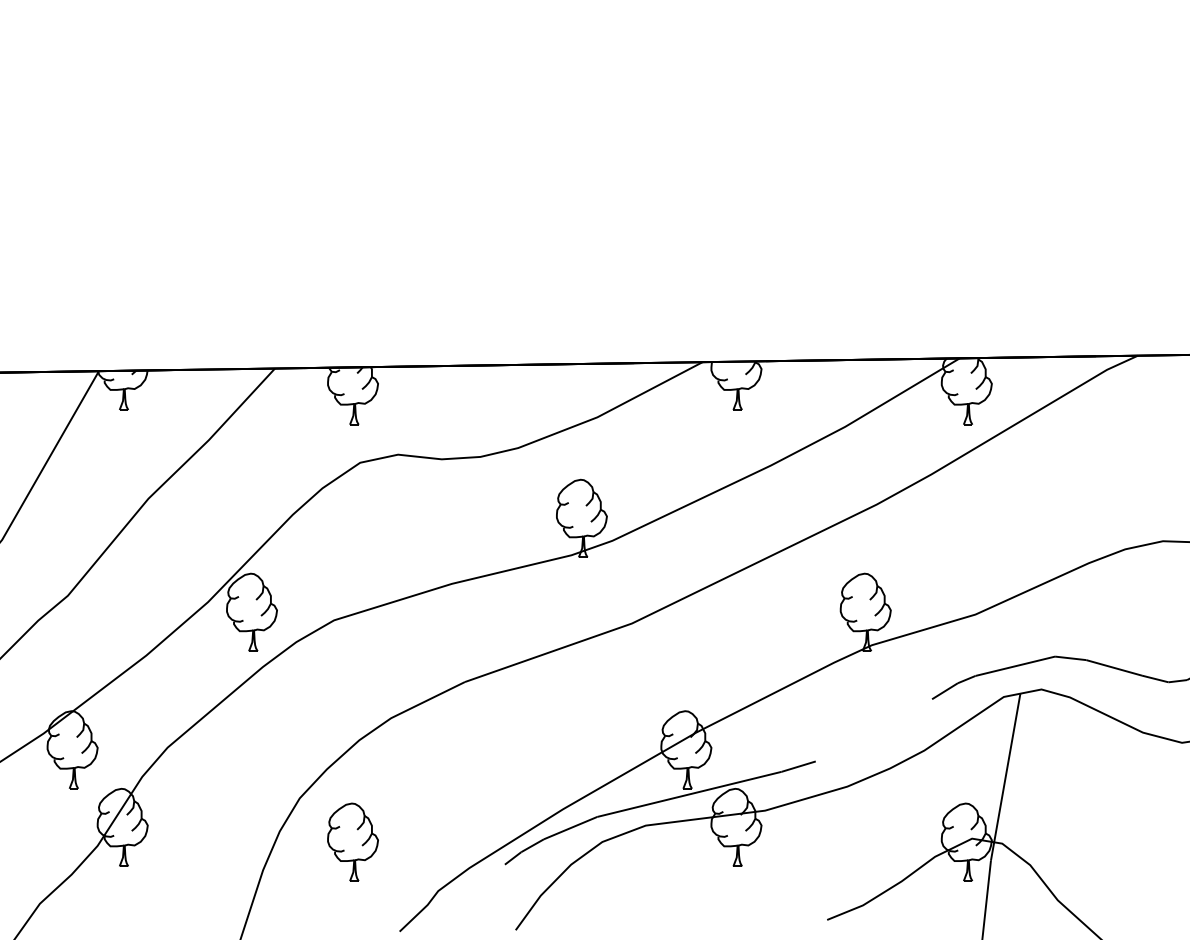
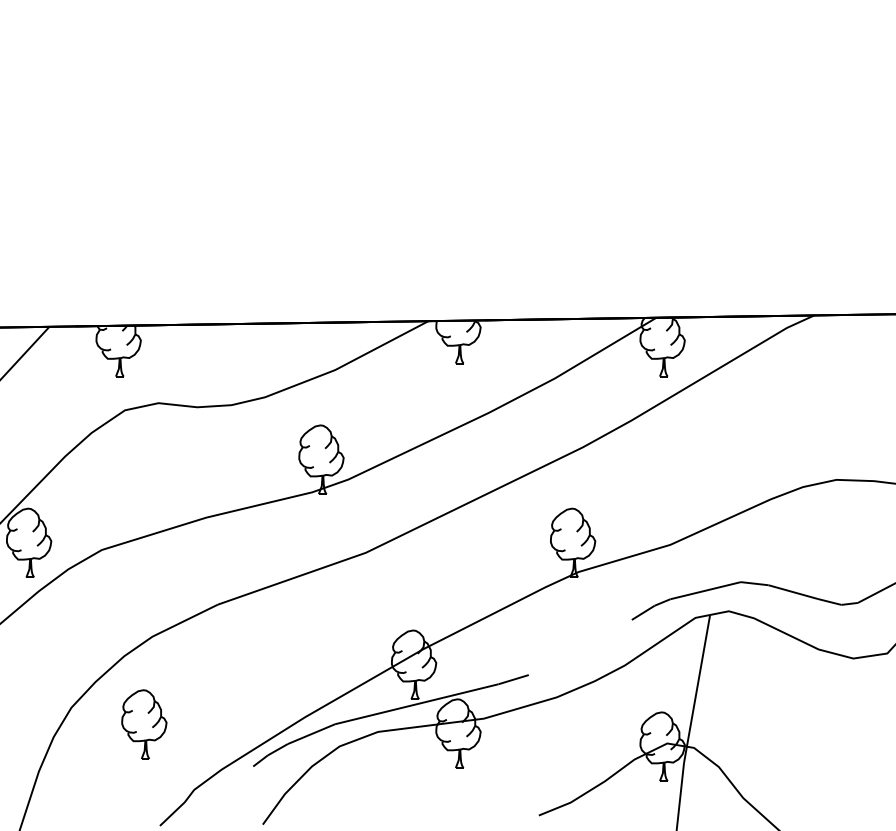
part: (352, 841) -> (143, 723), moved

